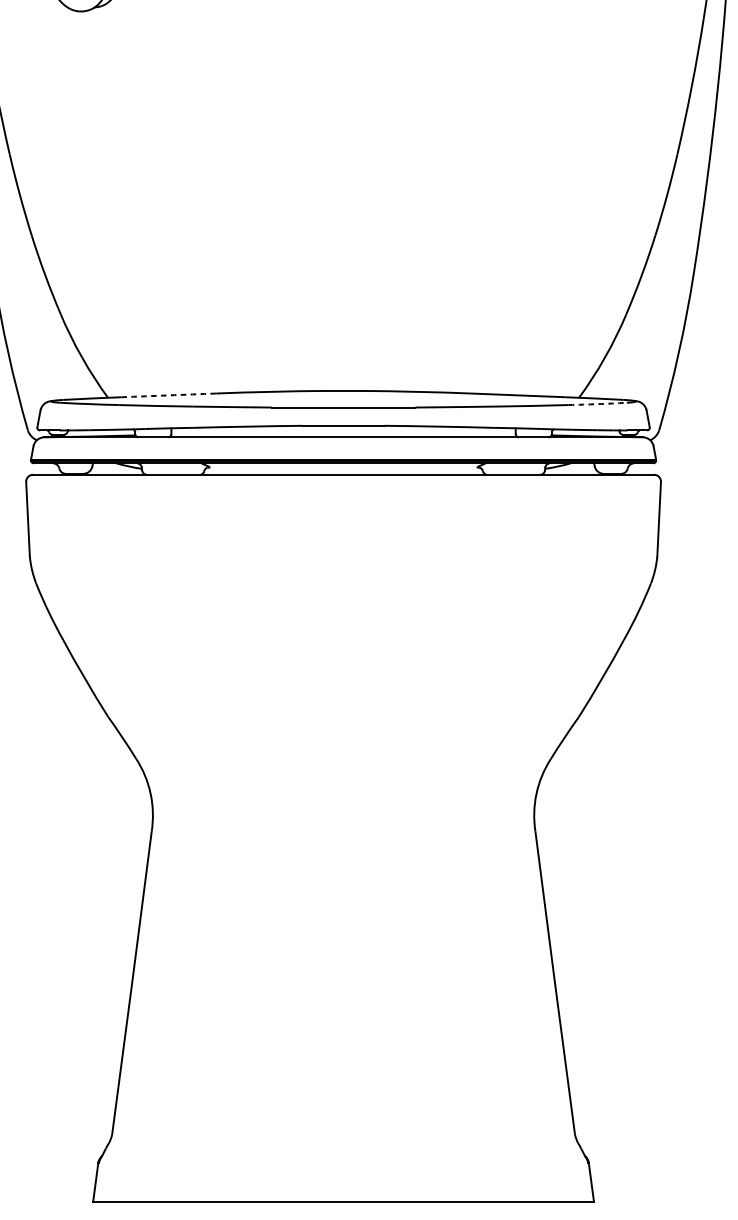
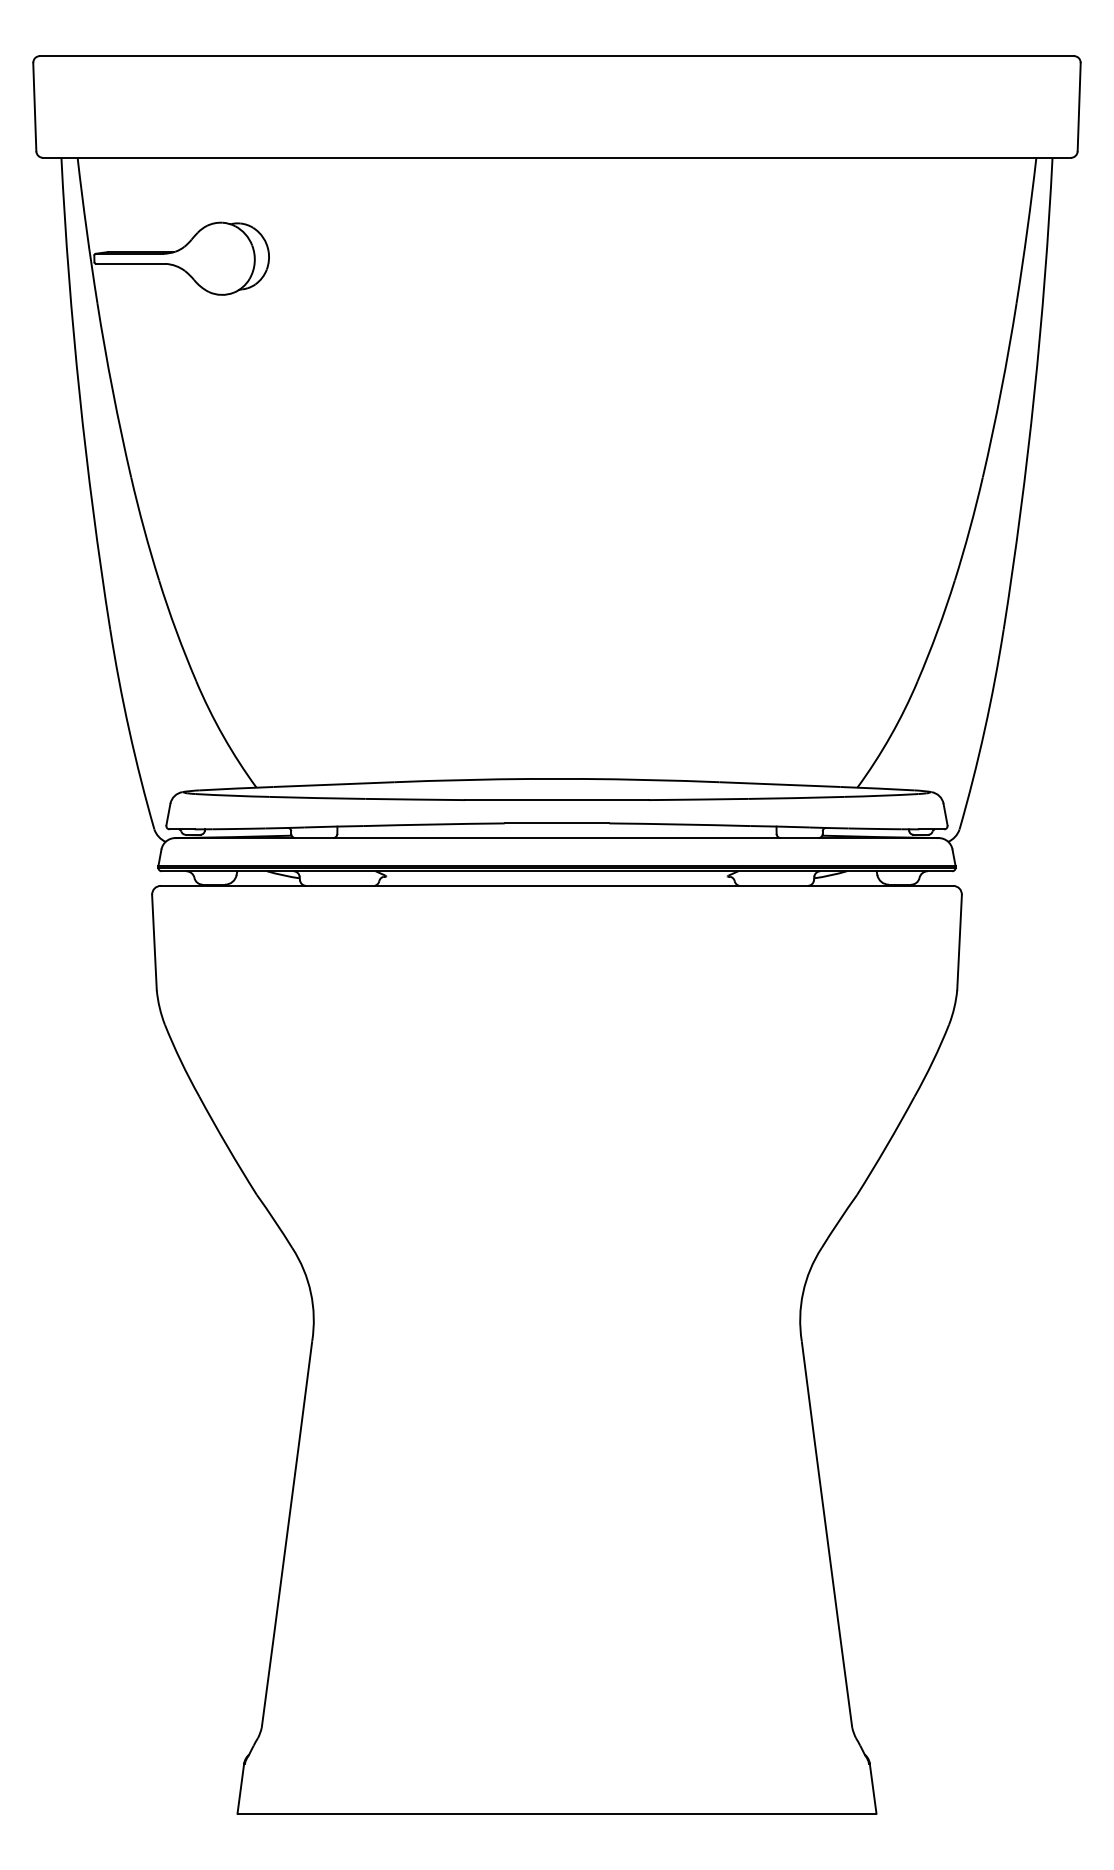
arc: (169, 395) -> (334, 784), dashed -> solid
arc: (597, 403) -> (881, 795), dashed -> solid

